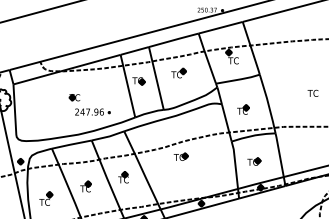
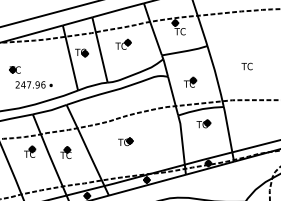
text: (312, 92) -> (246, 65), moved
part: (180, 156) -> (125, 141), moved
part: (254, 161) -> (204, 123), moved
part: (85, 186) -> (29, 151), moved

